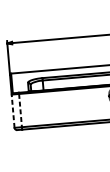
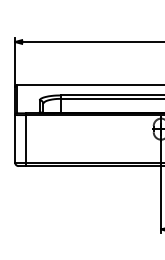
line: (13, 110) -> (15, 138), dashed -> solid
line: (20, 110) -> (25, 138), dashed -> solid

